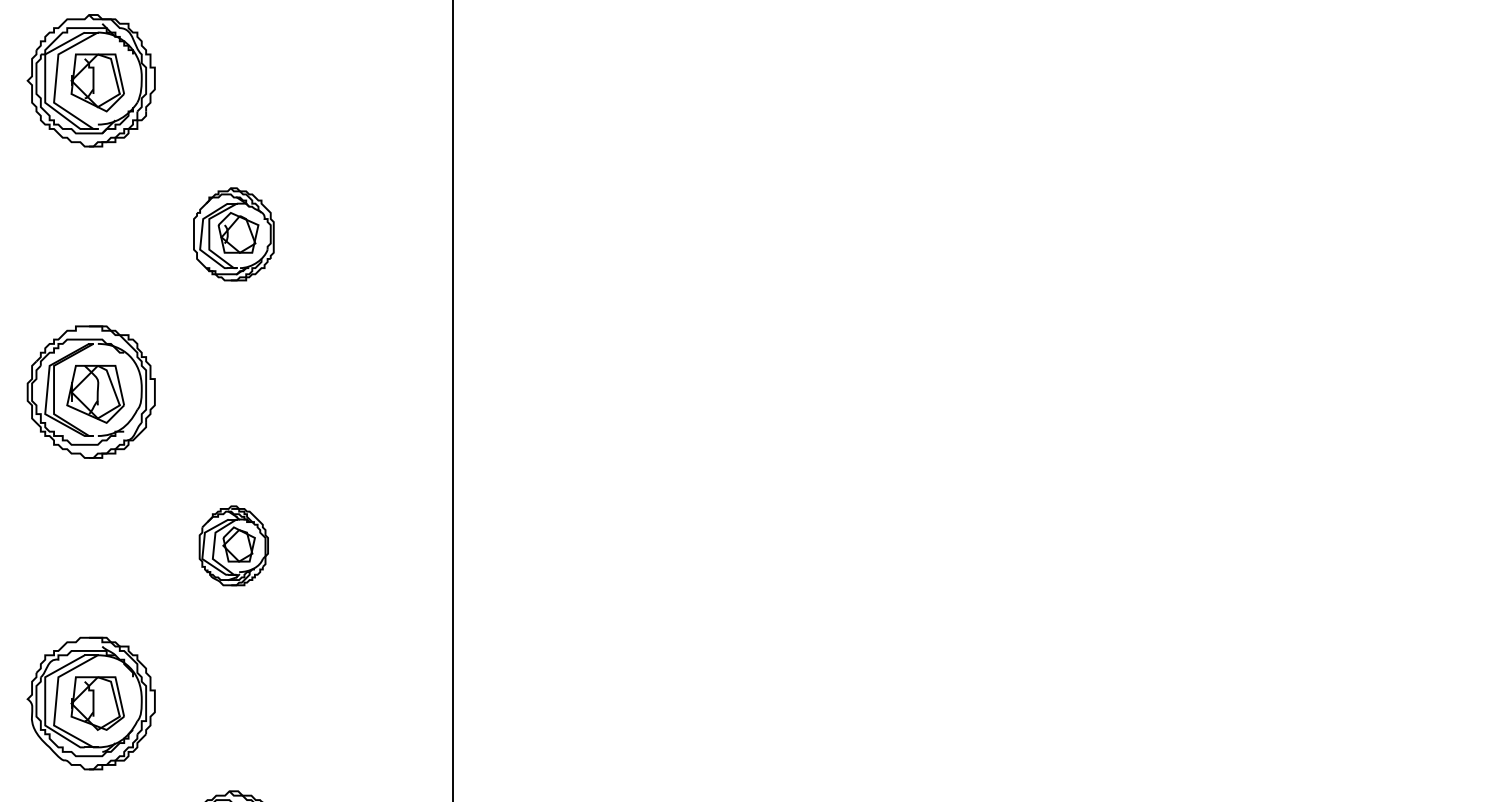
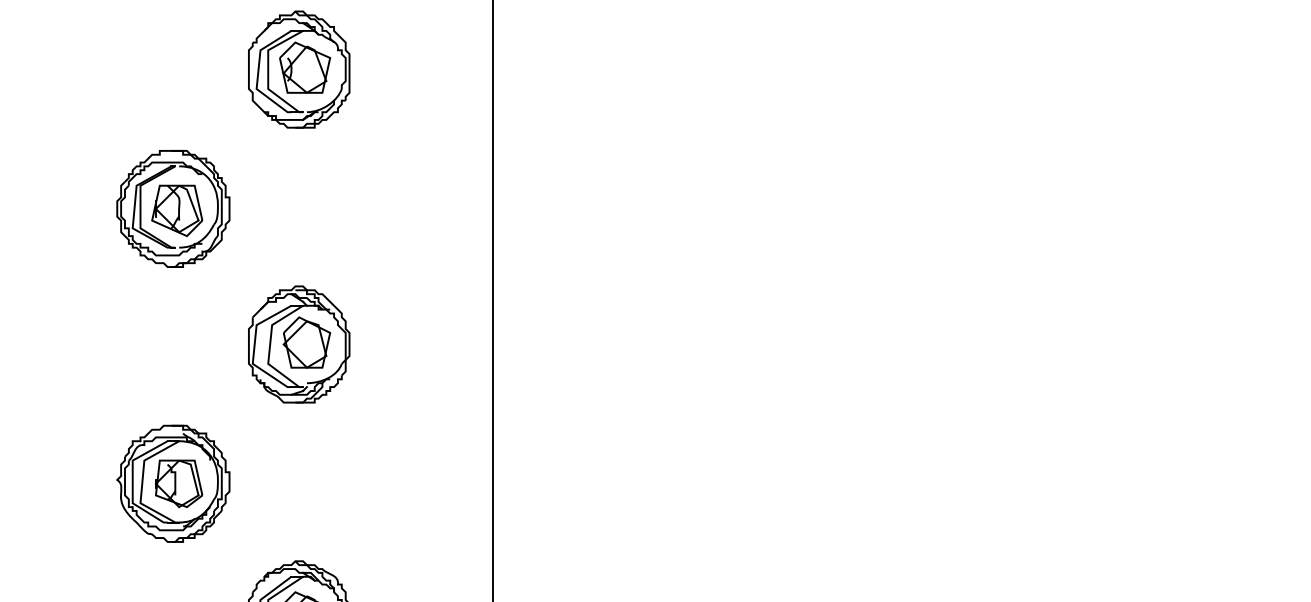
part: (233, 234) -> (298, 69), size x1.43
part: (233, 545) -> (298, 344), size x1.67

